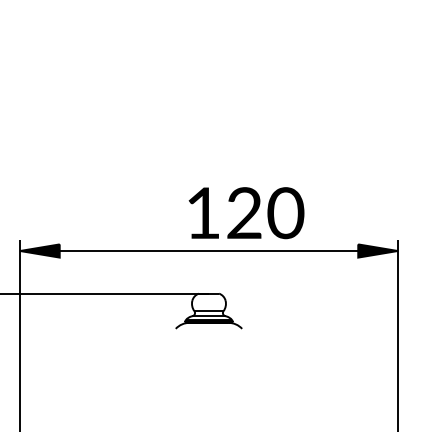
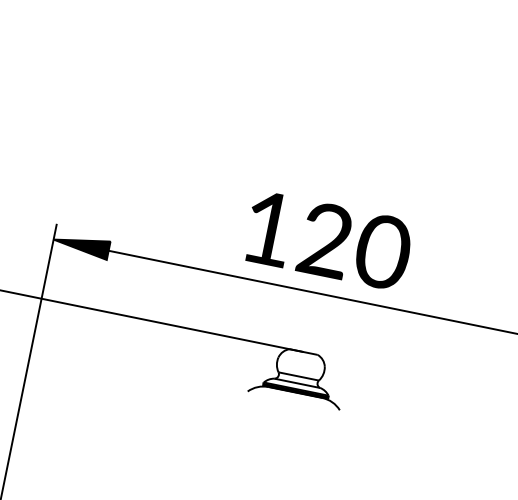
text: (246, 213) -> (328, 241), moved

